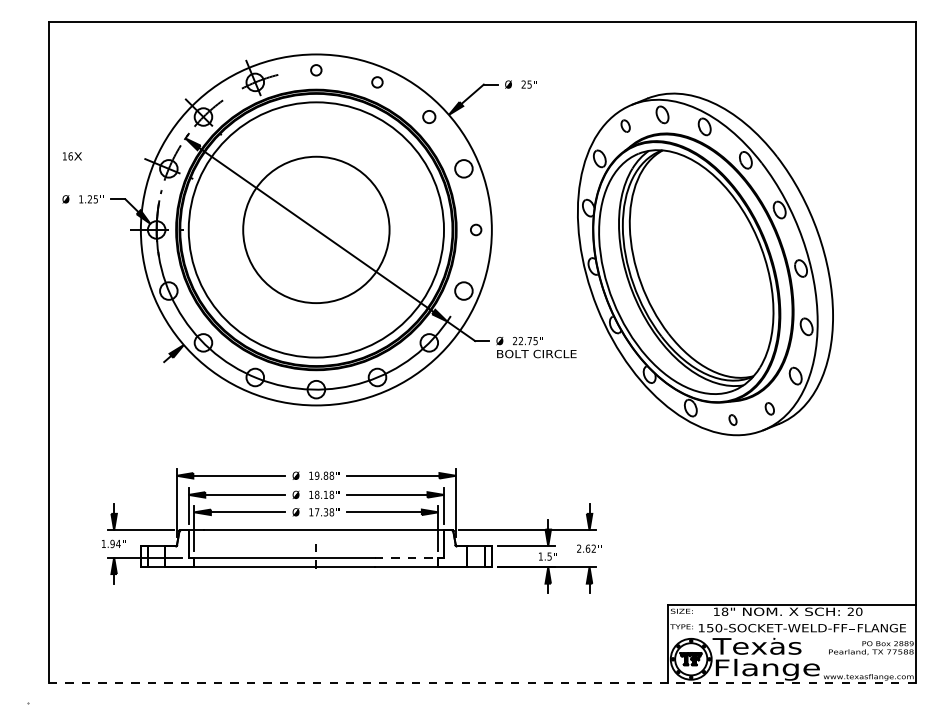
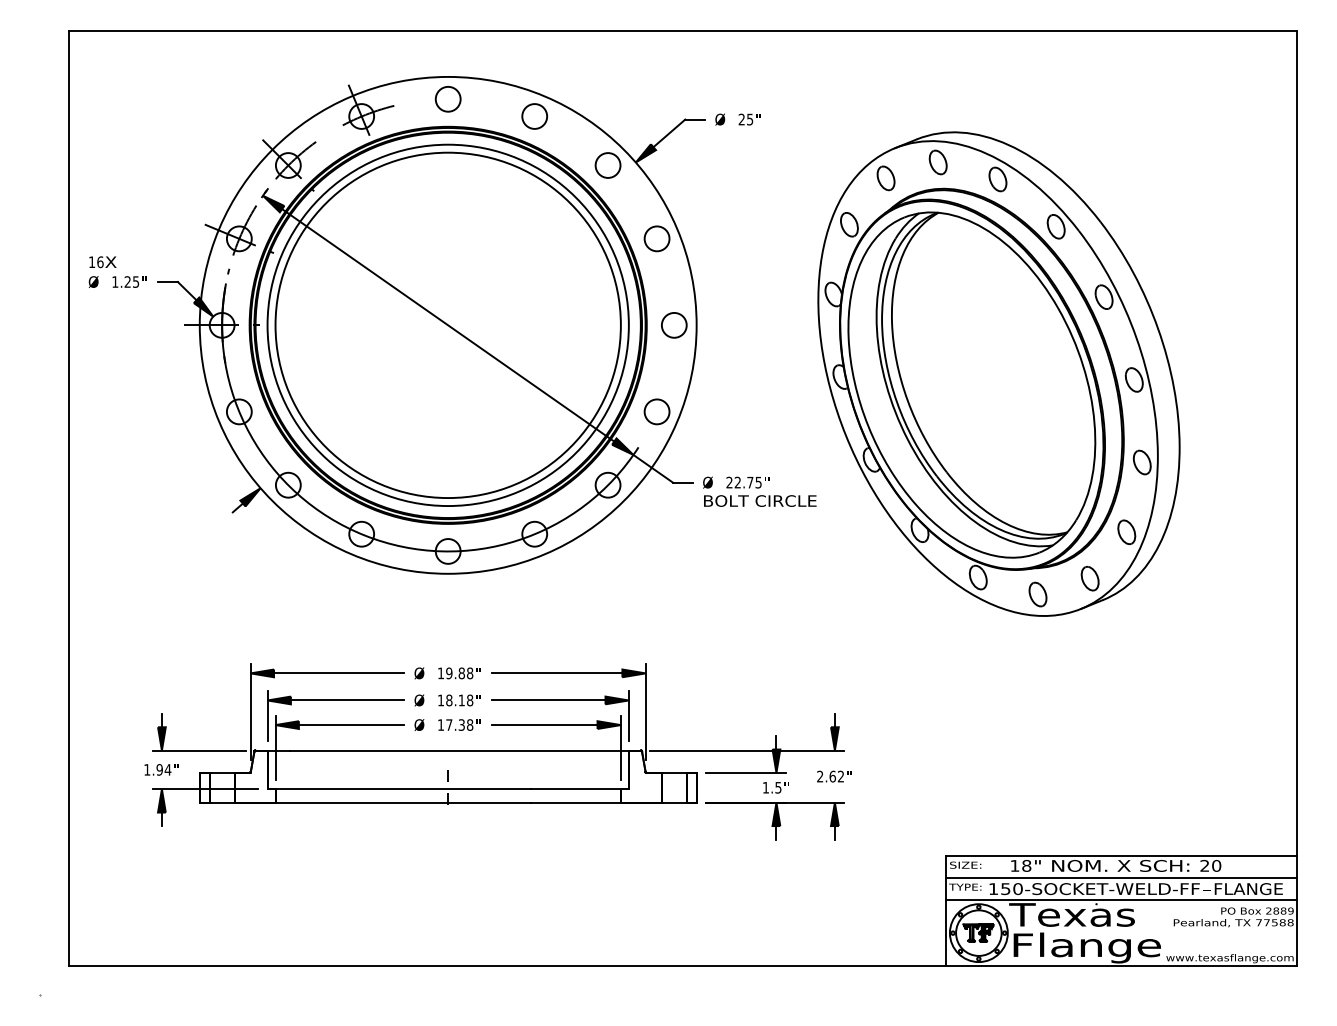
circle: (315, 70) -> (447, 99), size x1.67
circle: (377, 82) -> (534, 116), size x1.67
circle: (428, 117) -> (607, 165), size x1.43
part: (625, 126) -> (885, 178), size x1.43
text: (72, 156) -> (102, 262), moved
circle: (315, 230) -> (447, 325), size x1.67
circle: (476, 230) -> (674, 325), size x1.67
part: (769, 408) -> (1089, 578), size x1.43
part: (732, 420) -> (1037, 594), size x1.67
line: (406, 557) -> (575, 789), dashed -> solid
line: (791, 620) -> (1121, 878), added
line: (791, 636) -> (1121, 900), added
line: (482, 682) -> (683, 966), dashed -> solid

